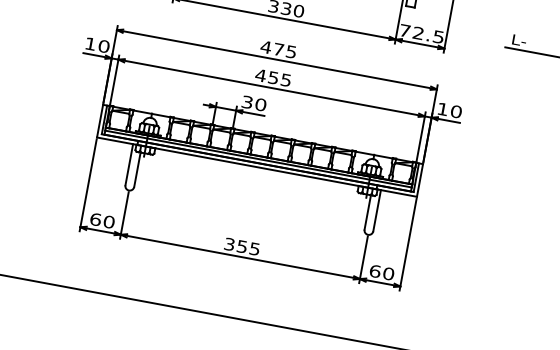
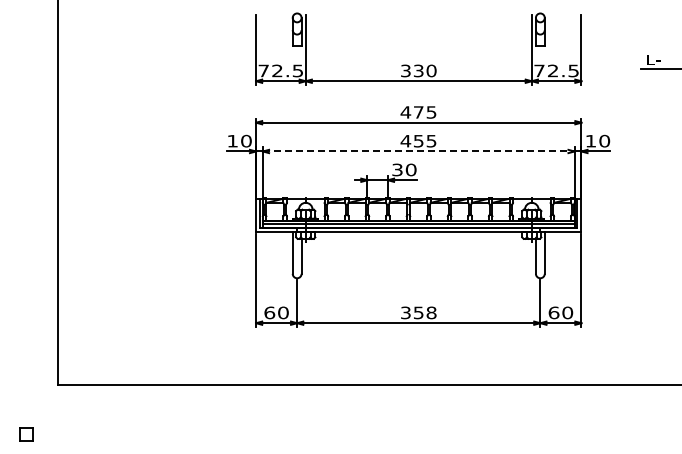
line: (271, 87) -> (418, 151), solid -> dashed
text: (254, 248) -> (431, 312), 355 -> 358

